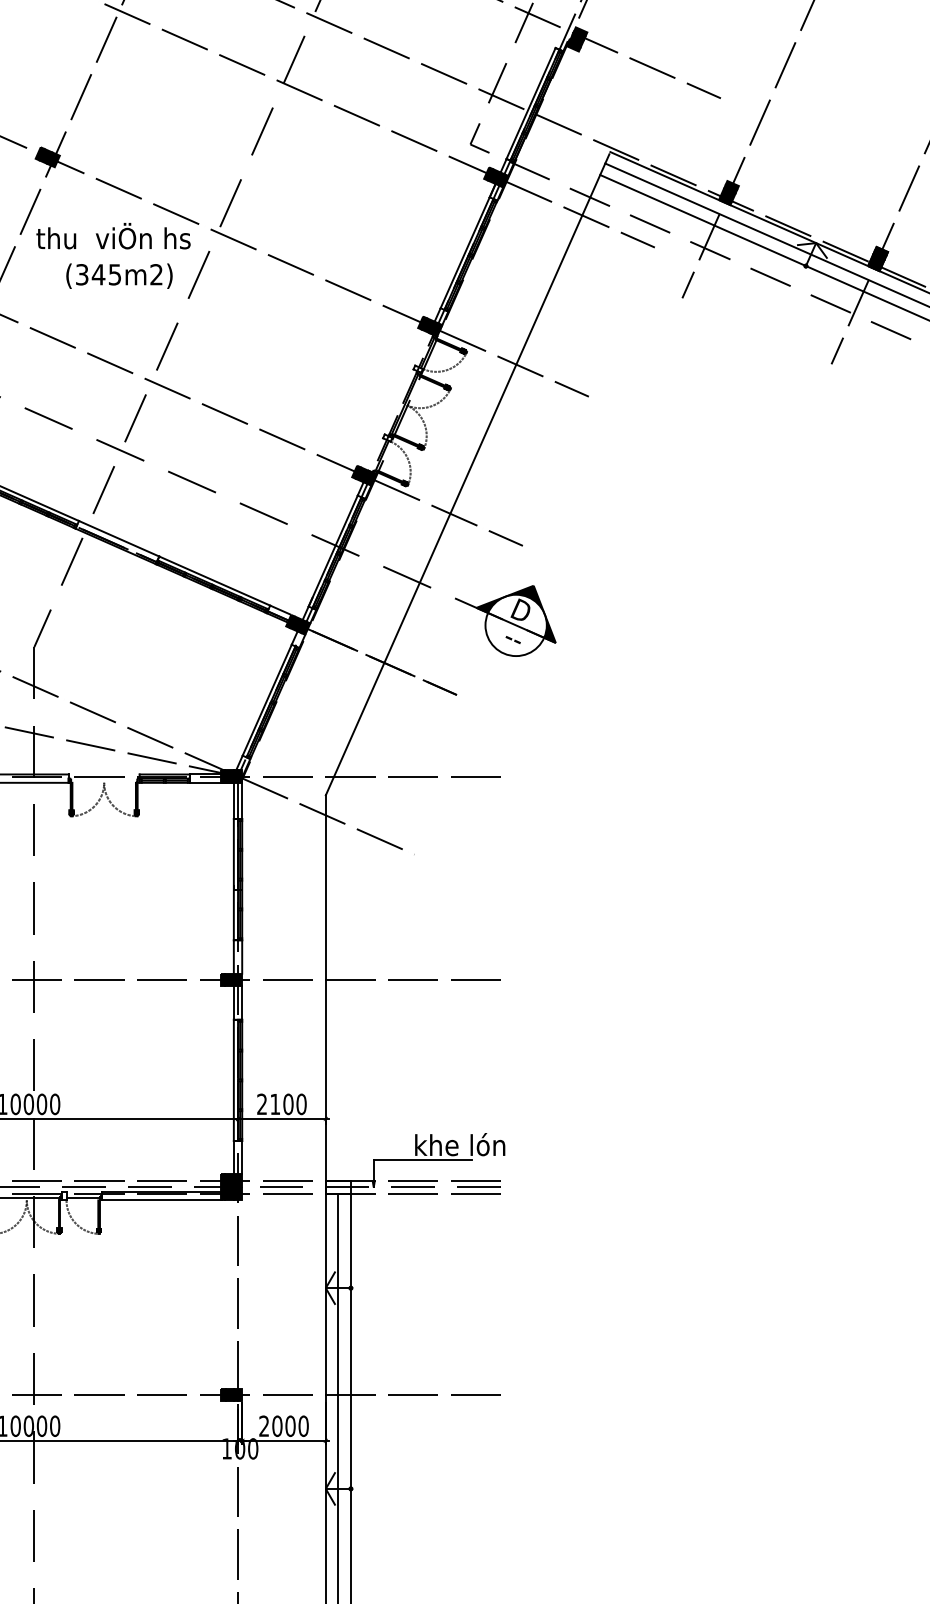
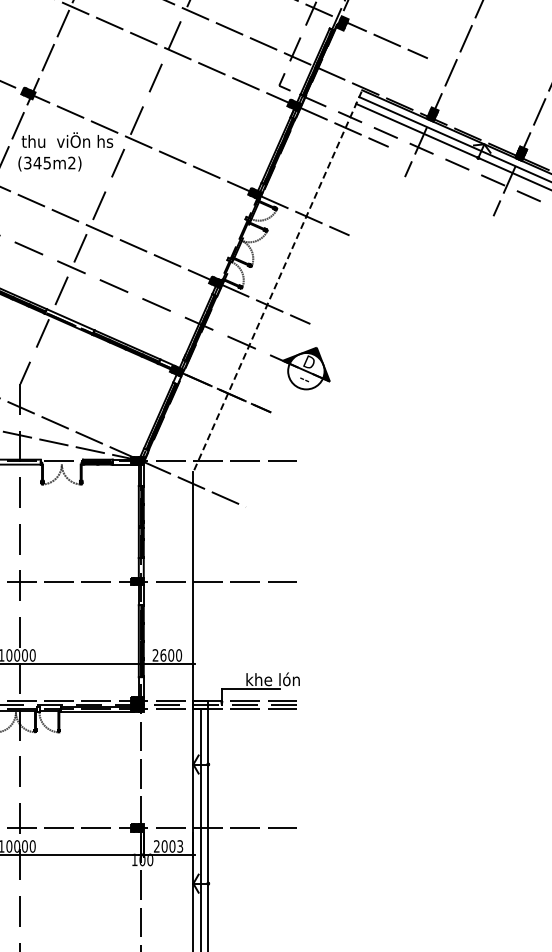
text: (118, 275) -> (49, 163), moved
line: (467, 475) -> (277, 282), solid -> dashed
text: (275, 1104) -> (163, 655), 2100 -> 2600
text: (304, 1426) -> (180, 846), 2000 -> 2003

